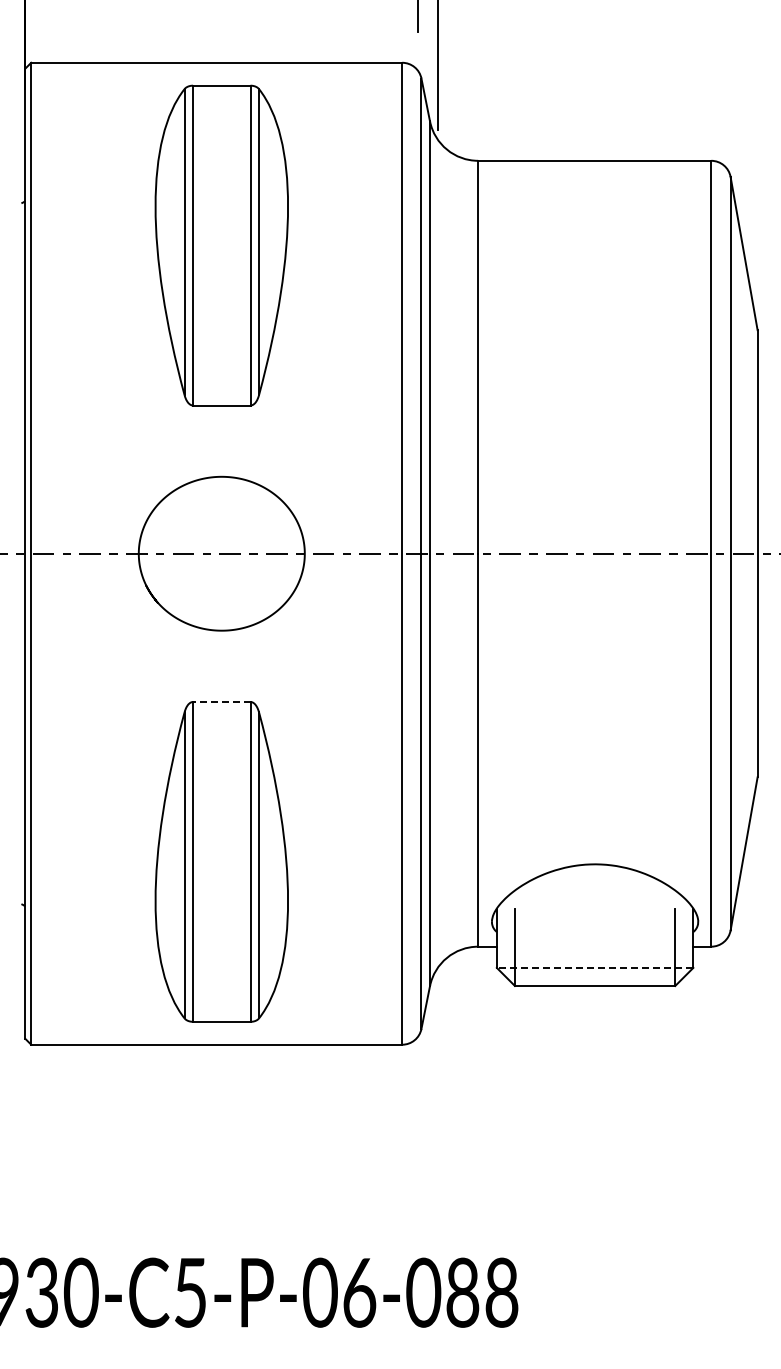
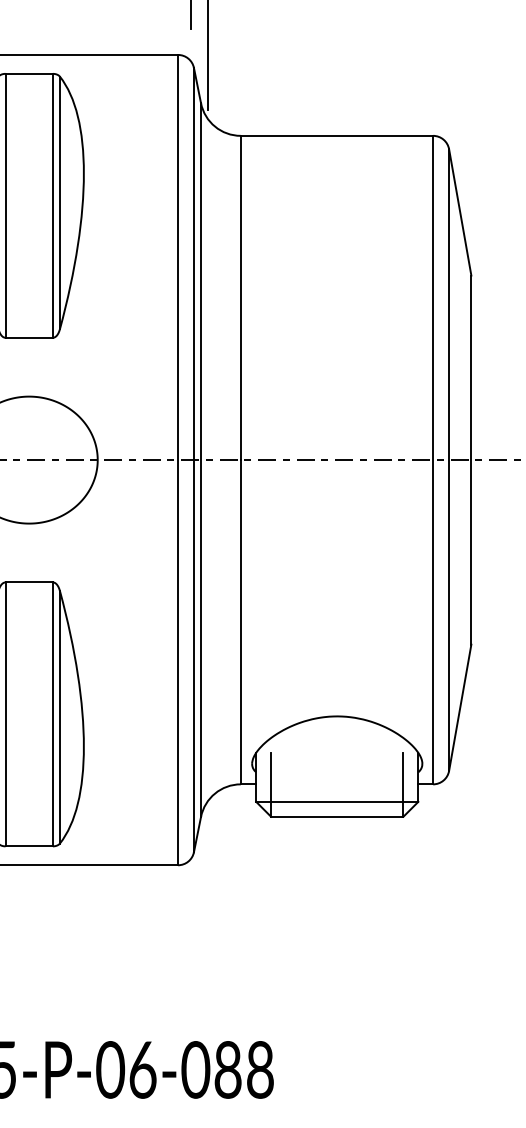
line: (221, 701) -> (28, 582), dashed -> solid
line: (594, 967) -> (336, 801), dashed -> solid

